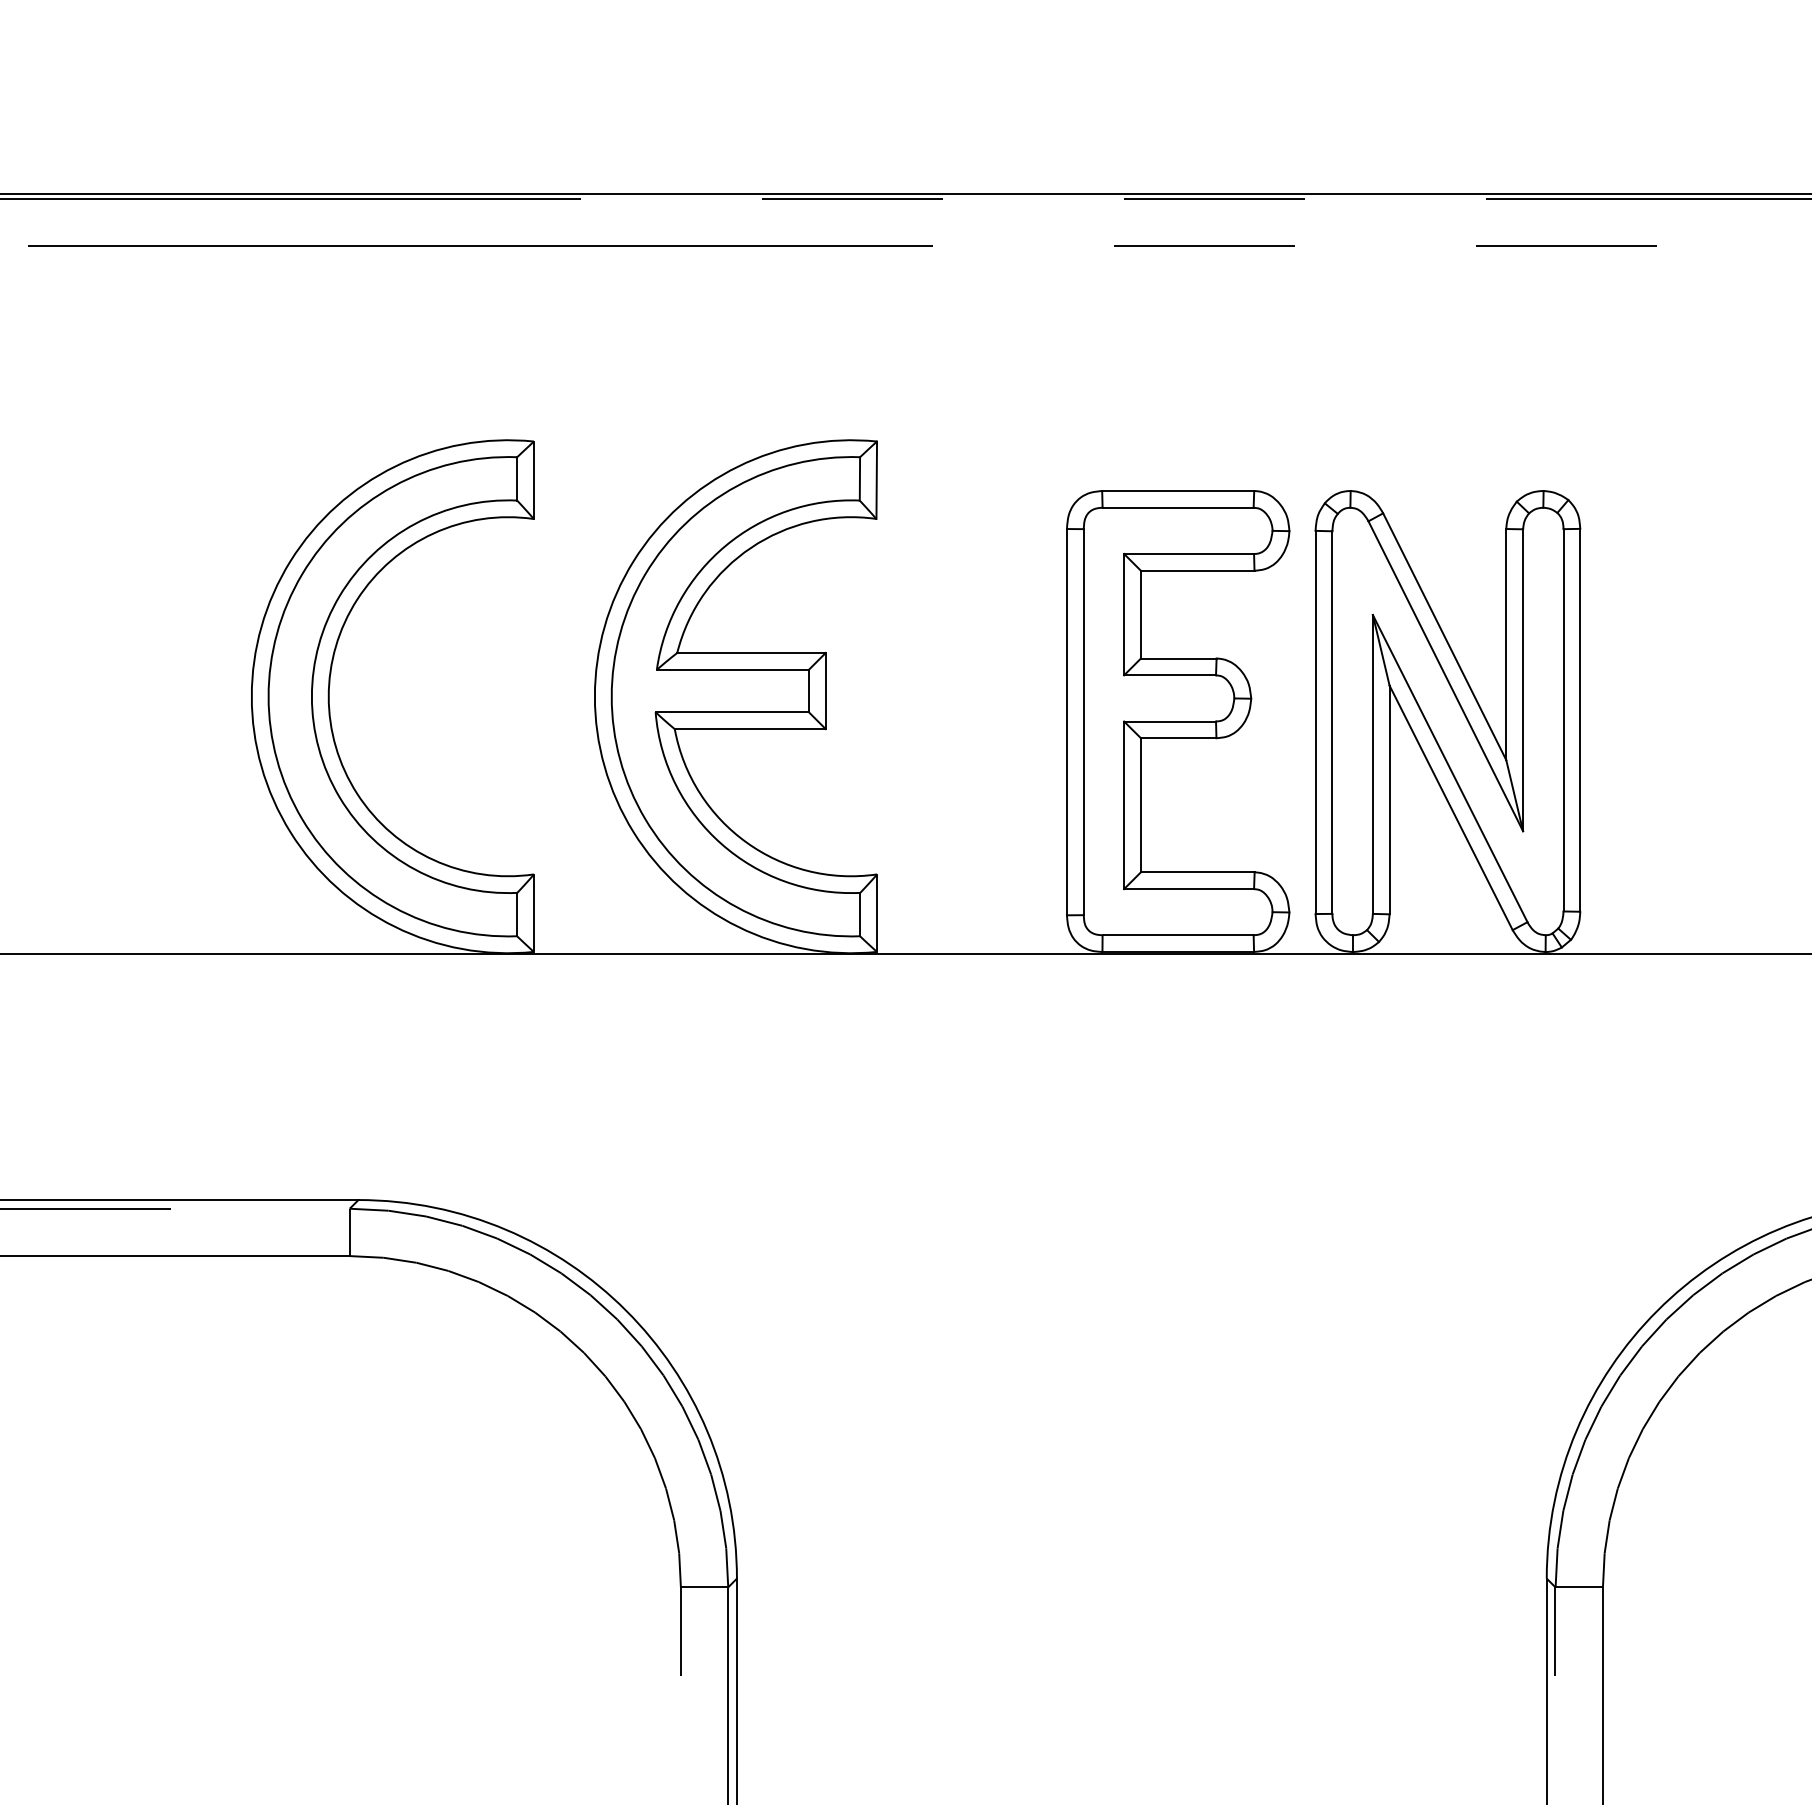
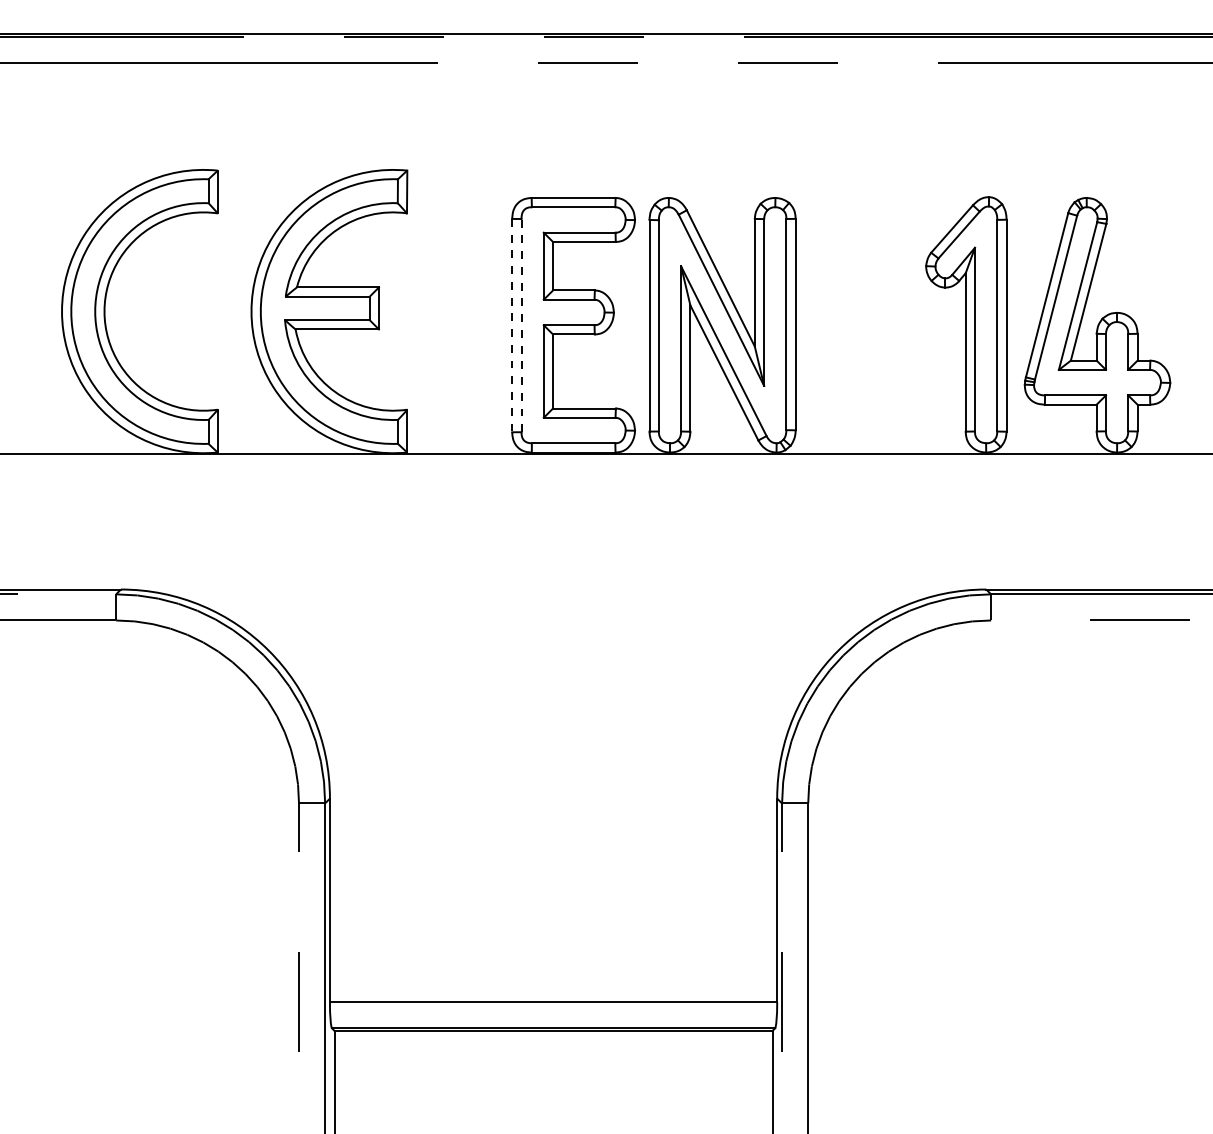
line: (1067, 721) -> (512, 325), solid -> dashed
line: (1083, 721) -> (521, 325), solid -> dashed

